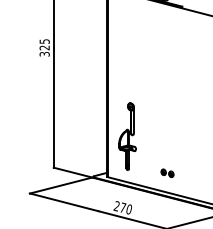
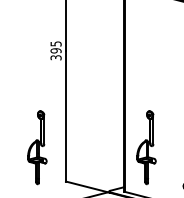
text: (44, 47) -> (55, 50), 325 -> 395
part: (27, 136) -> (37, 147), added

